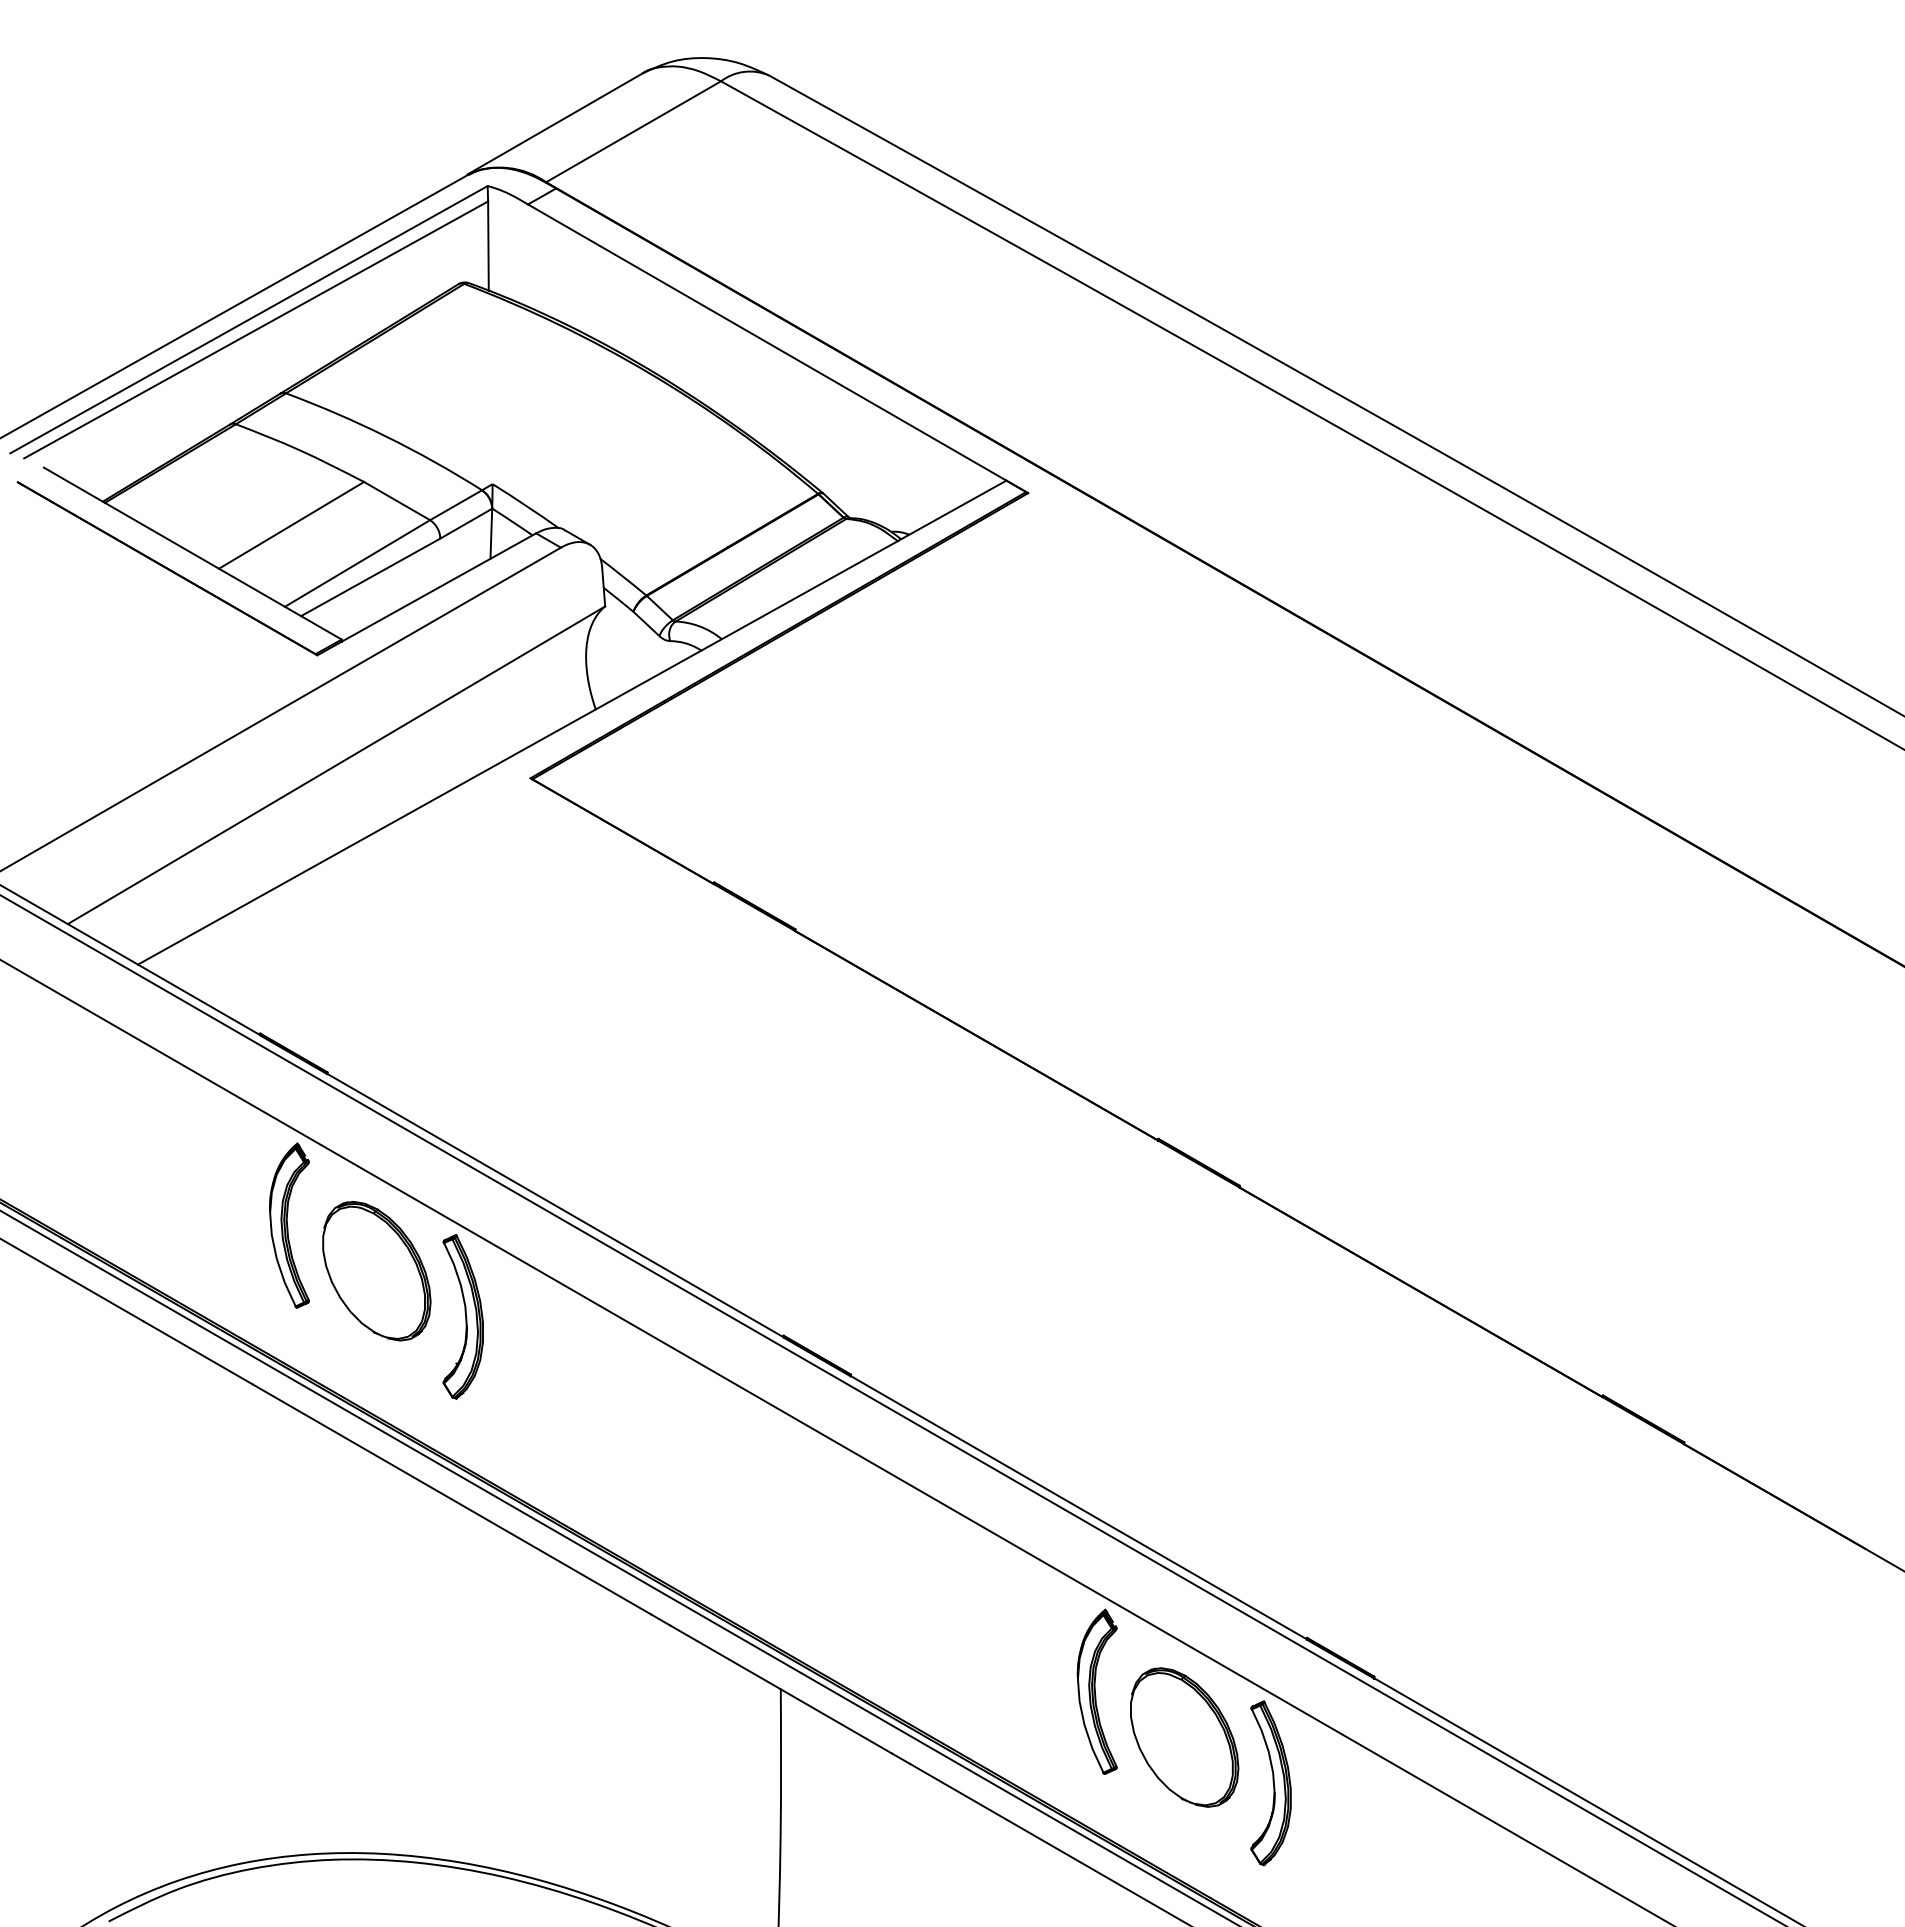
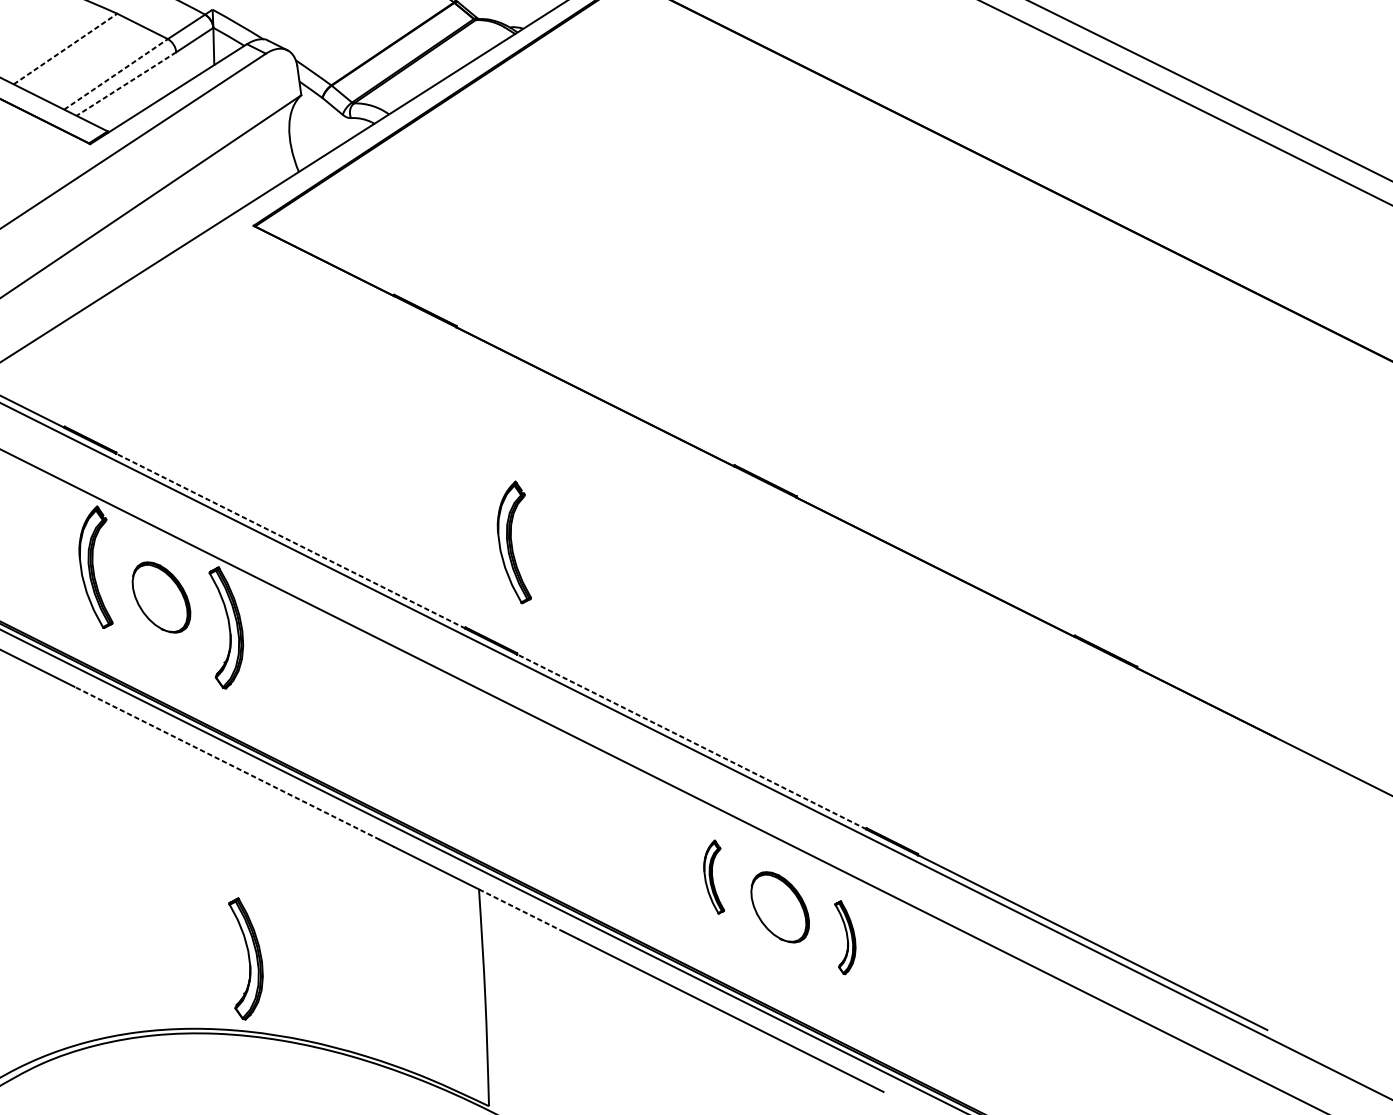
line: (291, 525) -> (65, 49), solid -> dashed
line: (357, 563) -> (116, 74), solid -> dashed
line: (370, 577) -> (126, 84), solid -> dashed
line: (555, 1205) -> (290, 541), solid -> dashed
part: (854, 1225) -> (513, 542), added
part: (376, 1270) -> (161, 597), size x0.7
line: (451, 1499) -> (226, 763), solid -> dashed
line: (1078, 1507) -> (691, 741), solid -> dashed
part: (1096, 1691) -> (712, 877), size x0.6
line: (835, 1721) -> (520, 910), solid -> dashed
part: (1184, 1737) -> (780, 907), size x0.7
part: (462, 1763) -> (246, 958), added
part: (1270, 1783) -> (845, 937), size x0.6

